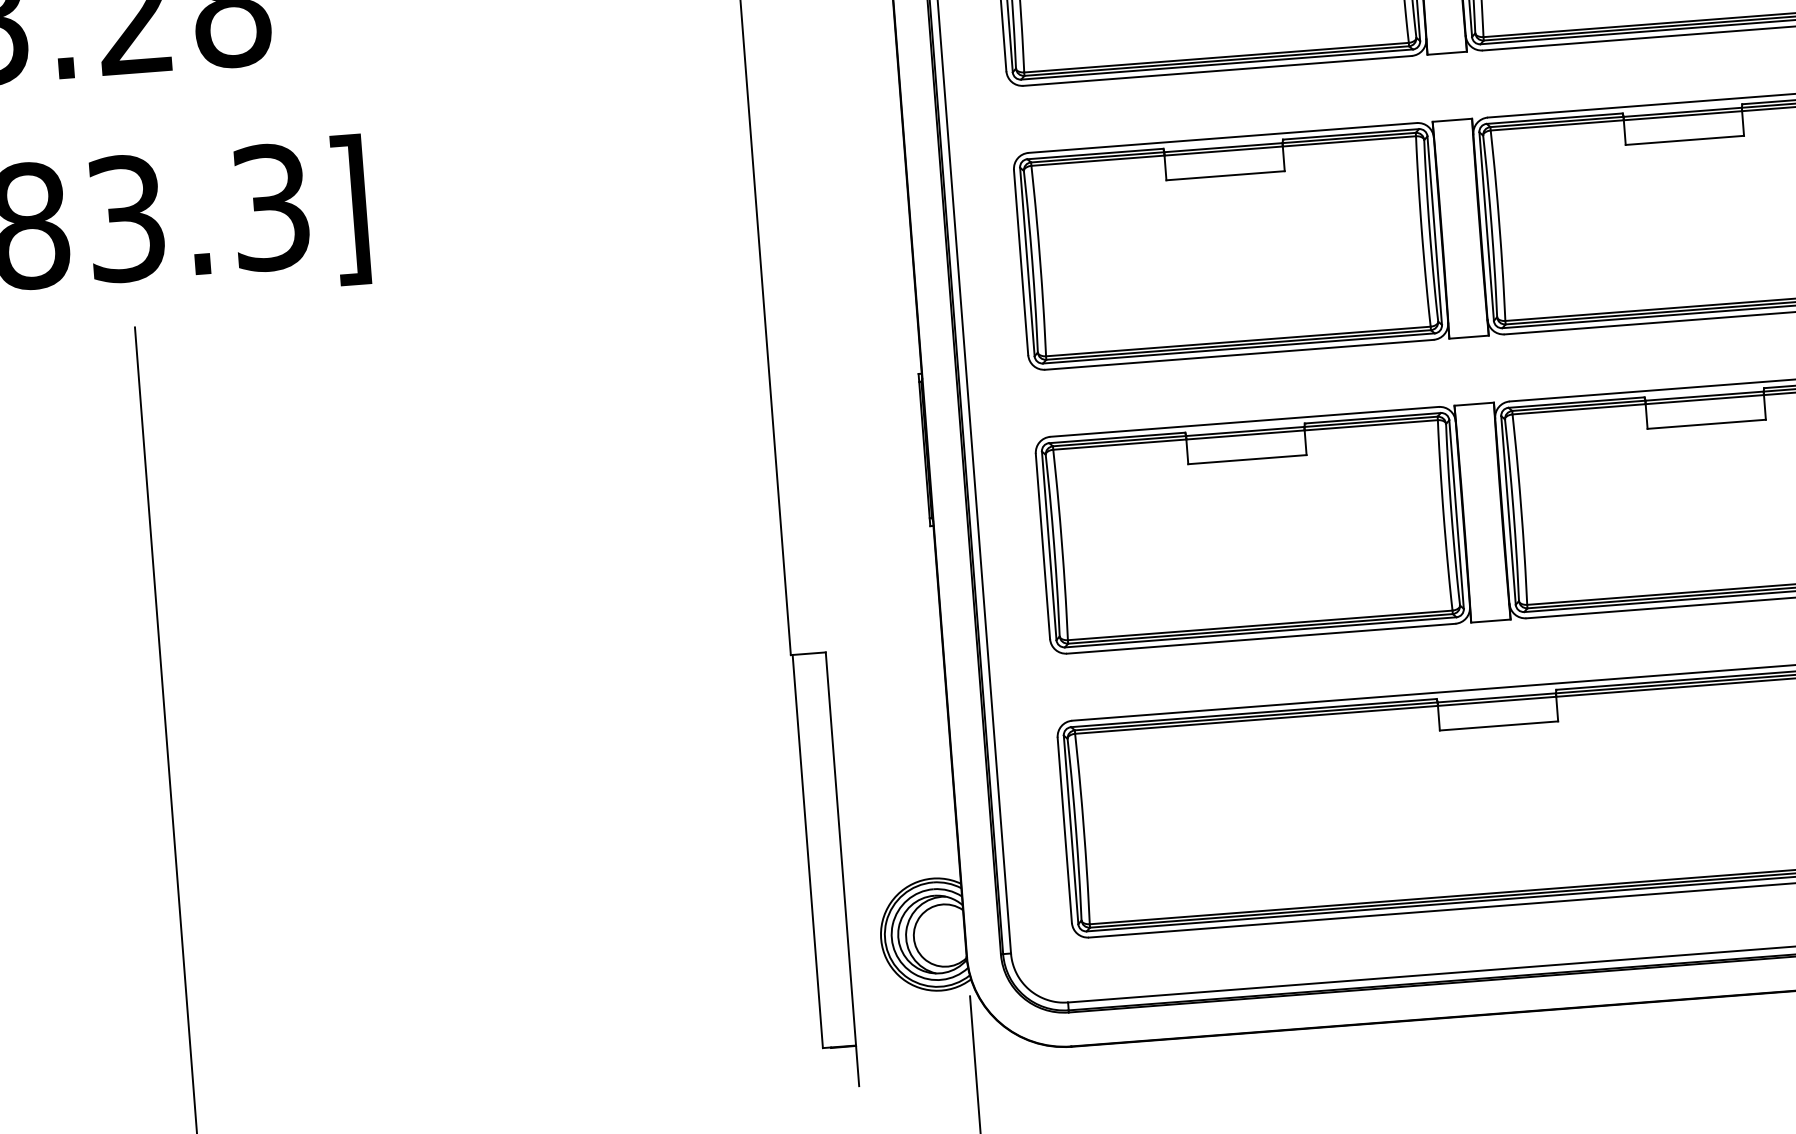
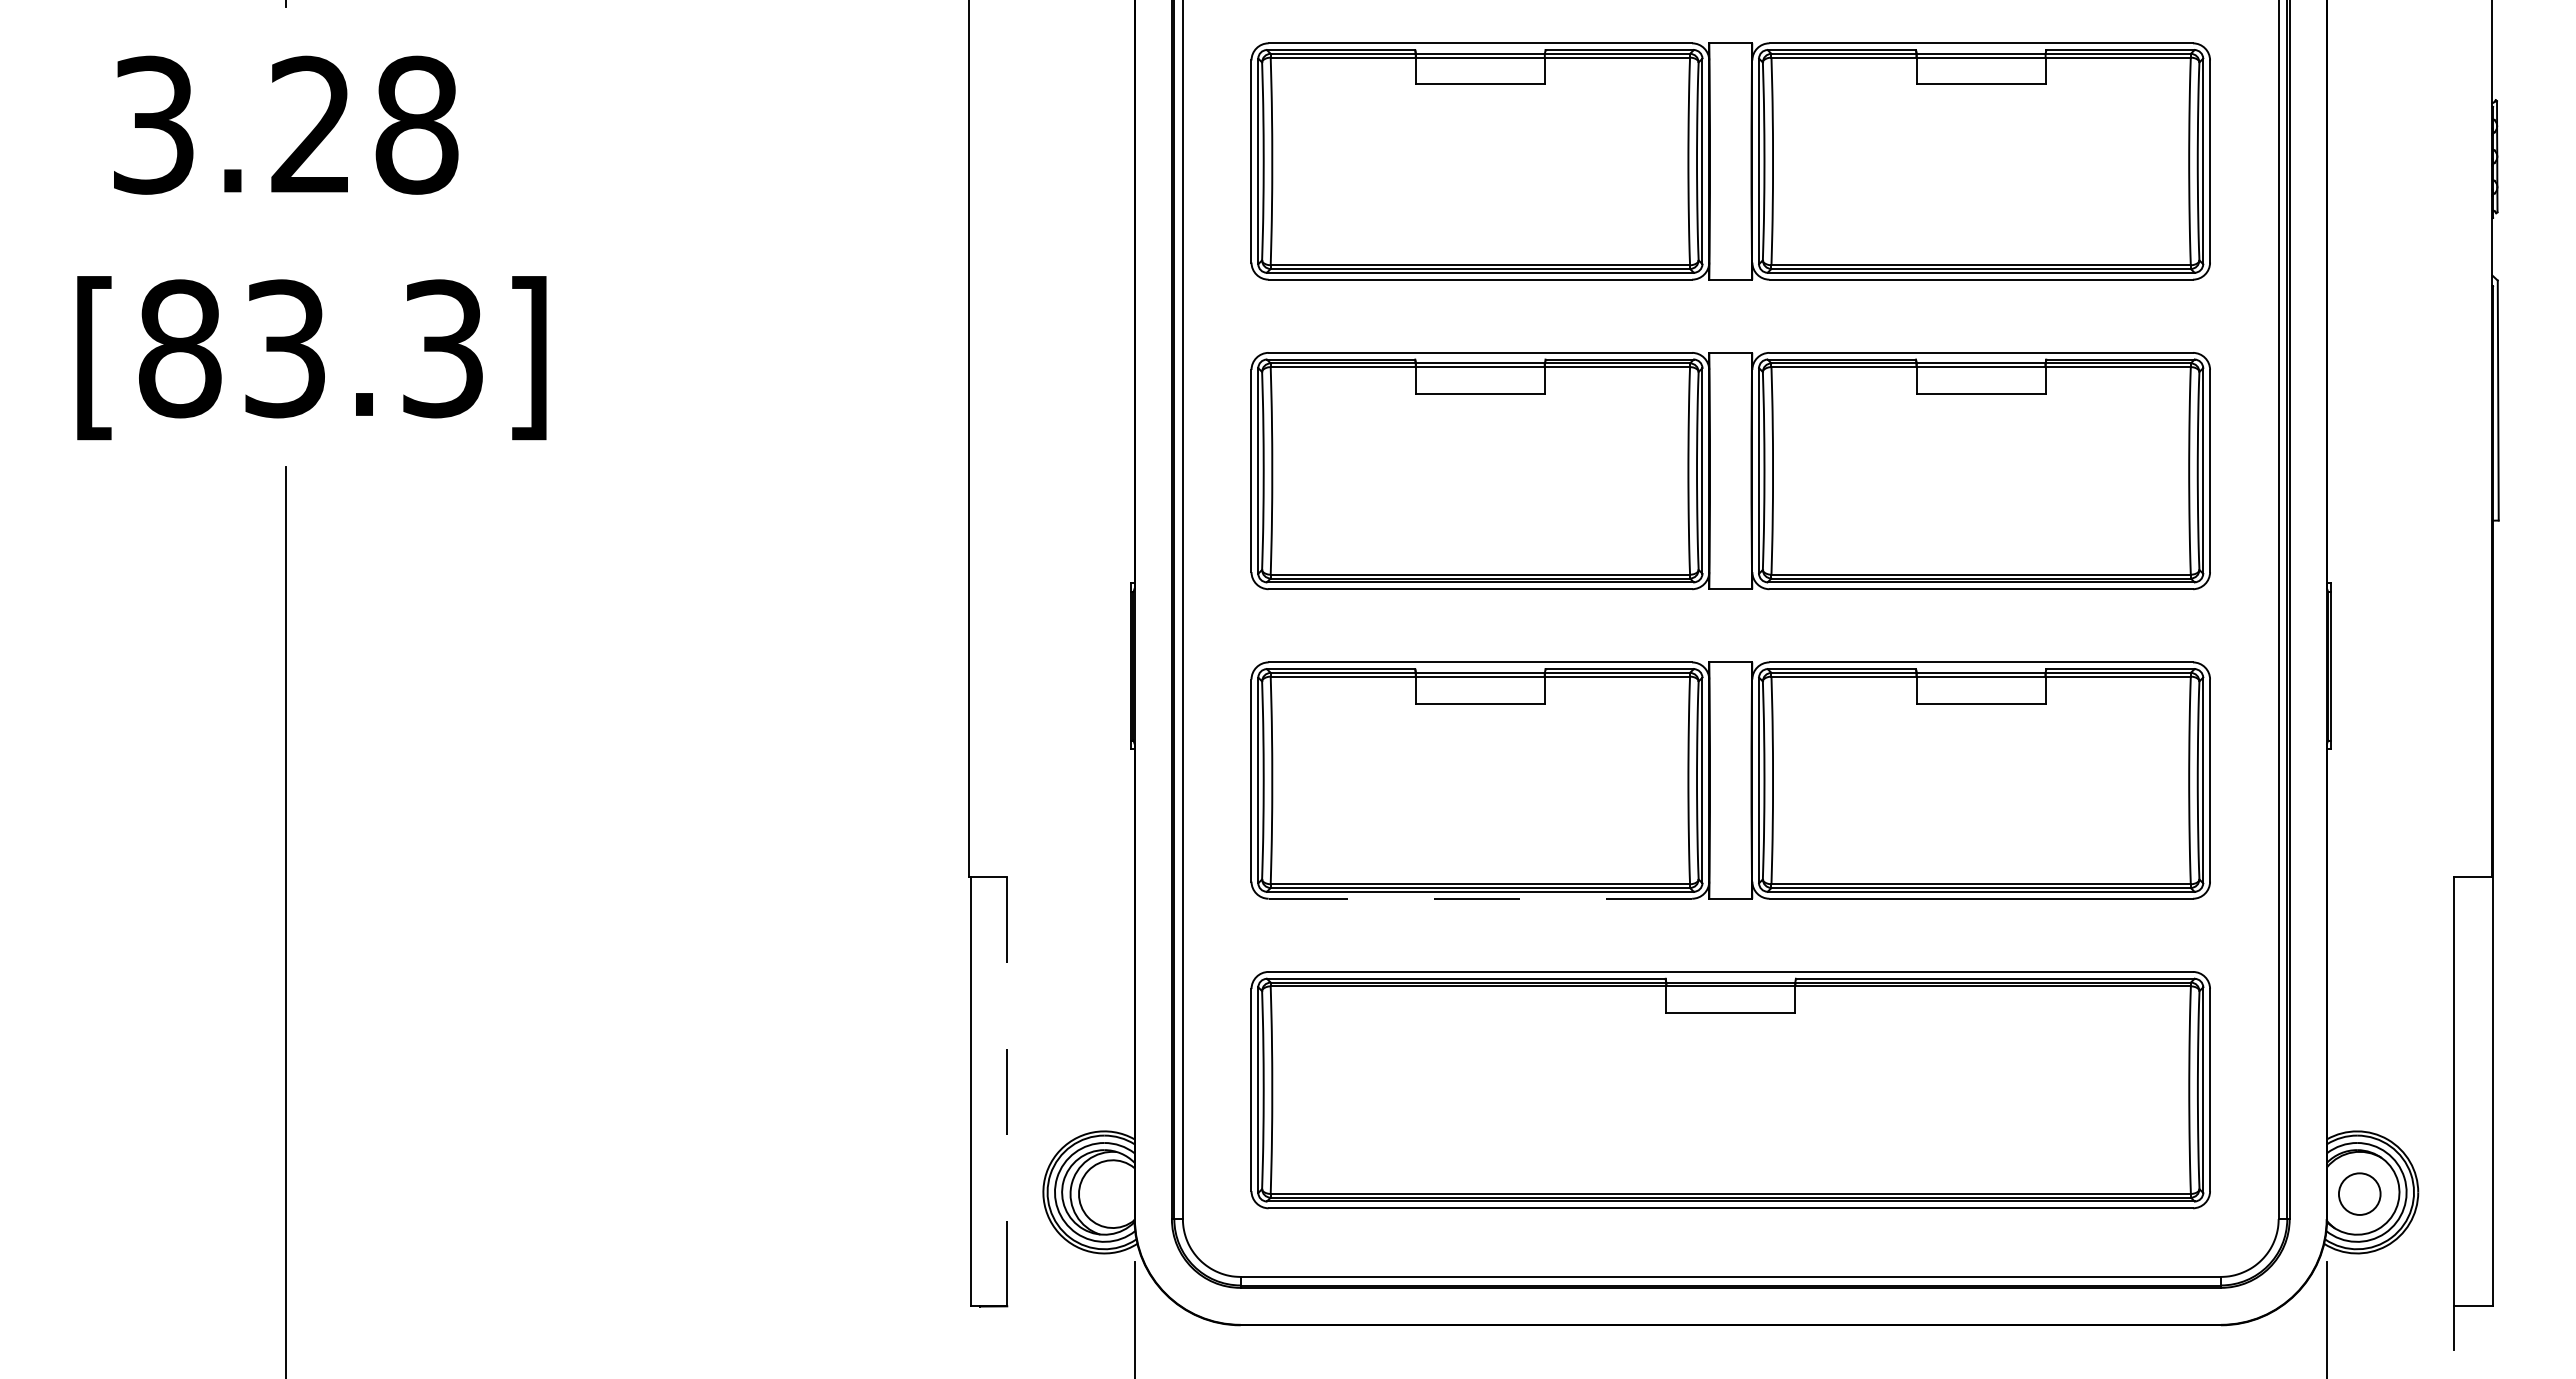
line: (1261, 638) -> (1480, 898), solid -> dashed
line: (842, 869) -> (1007, 1114), solid -> dashed

